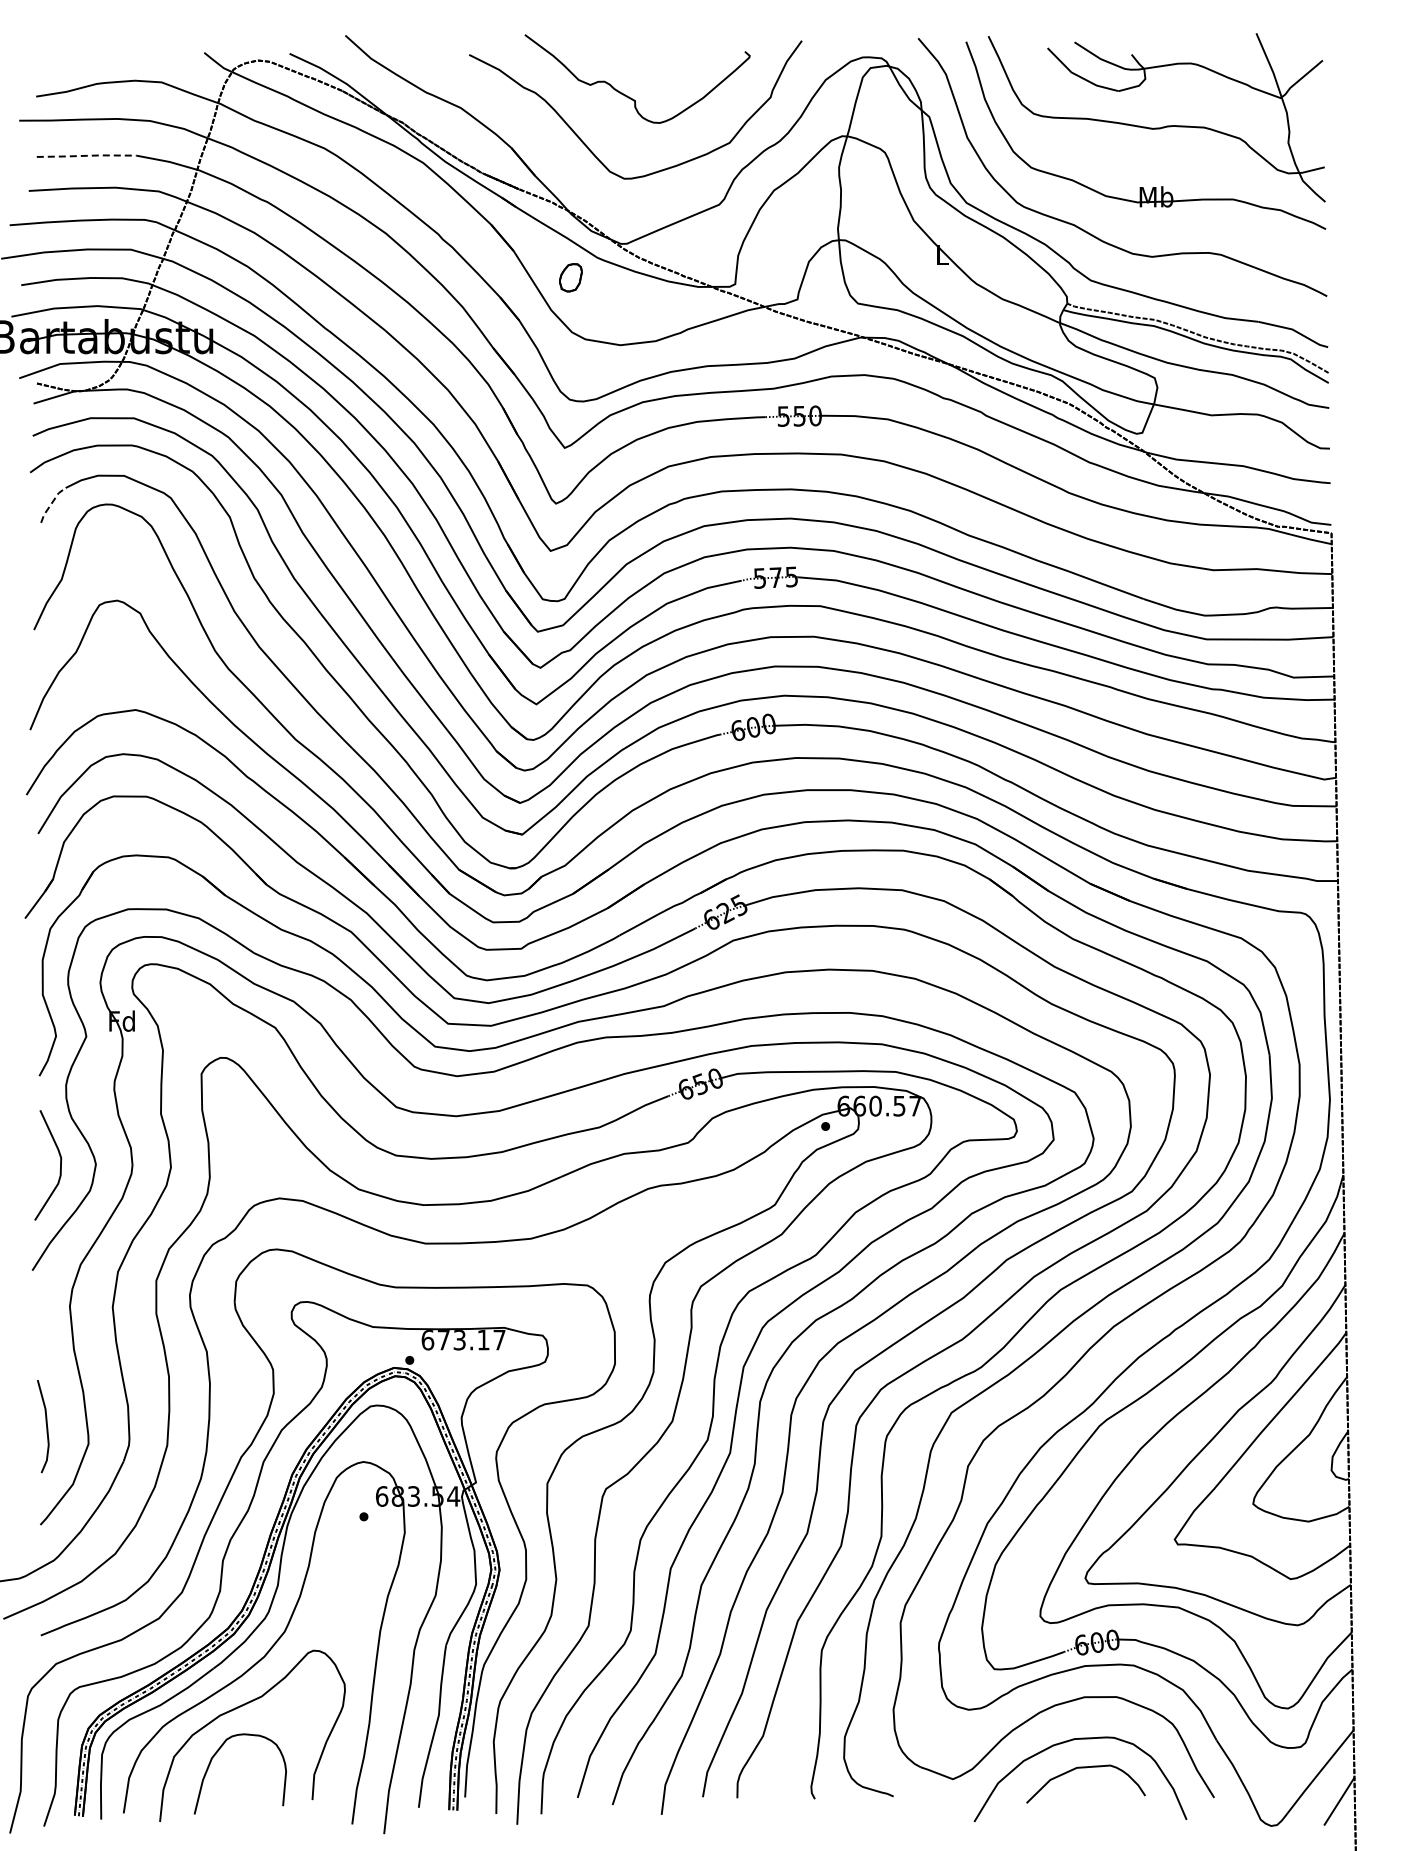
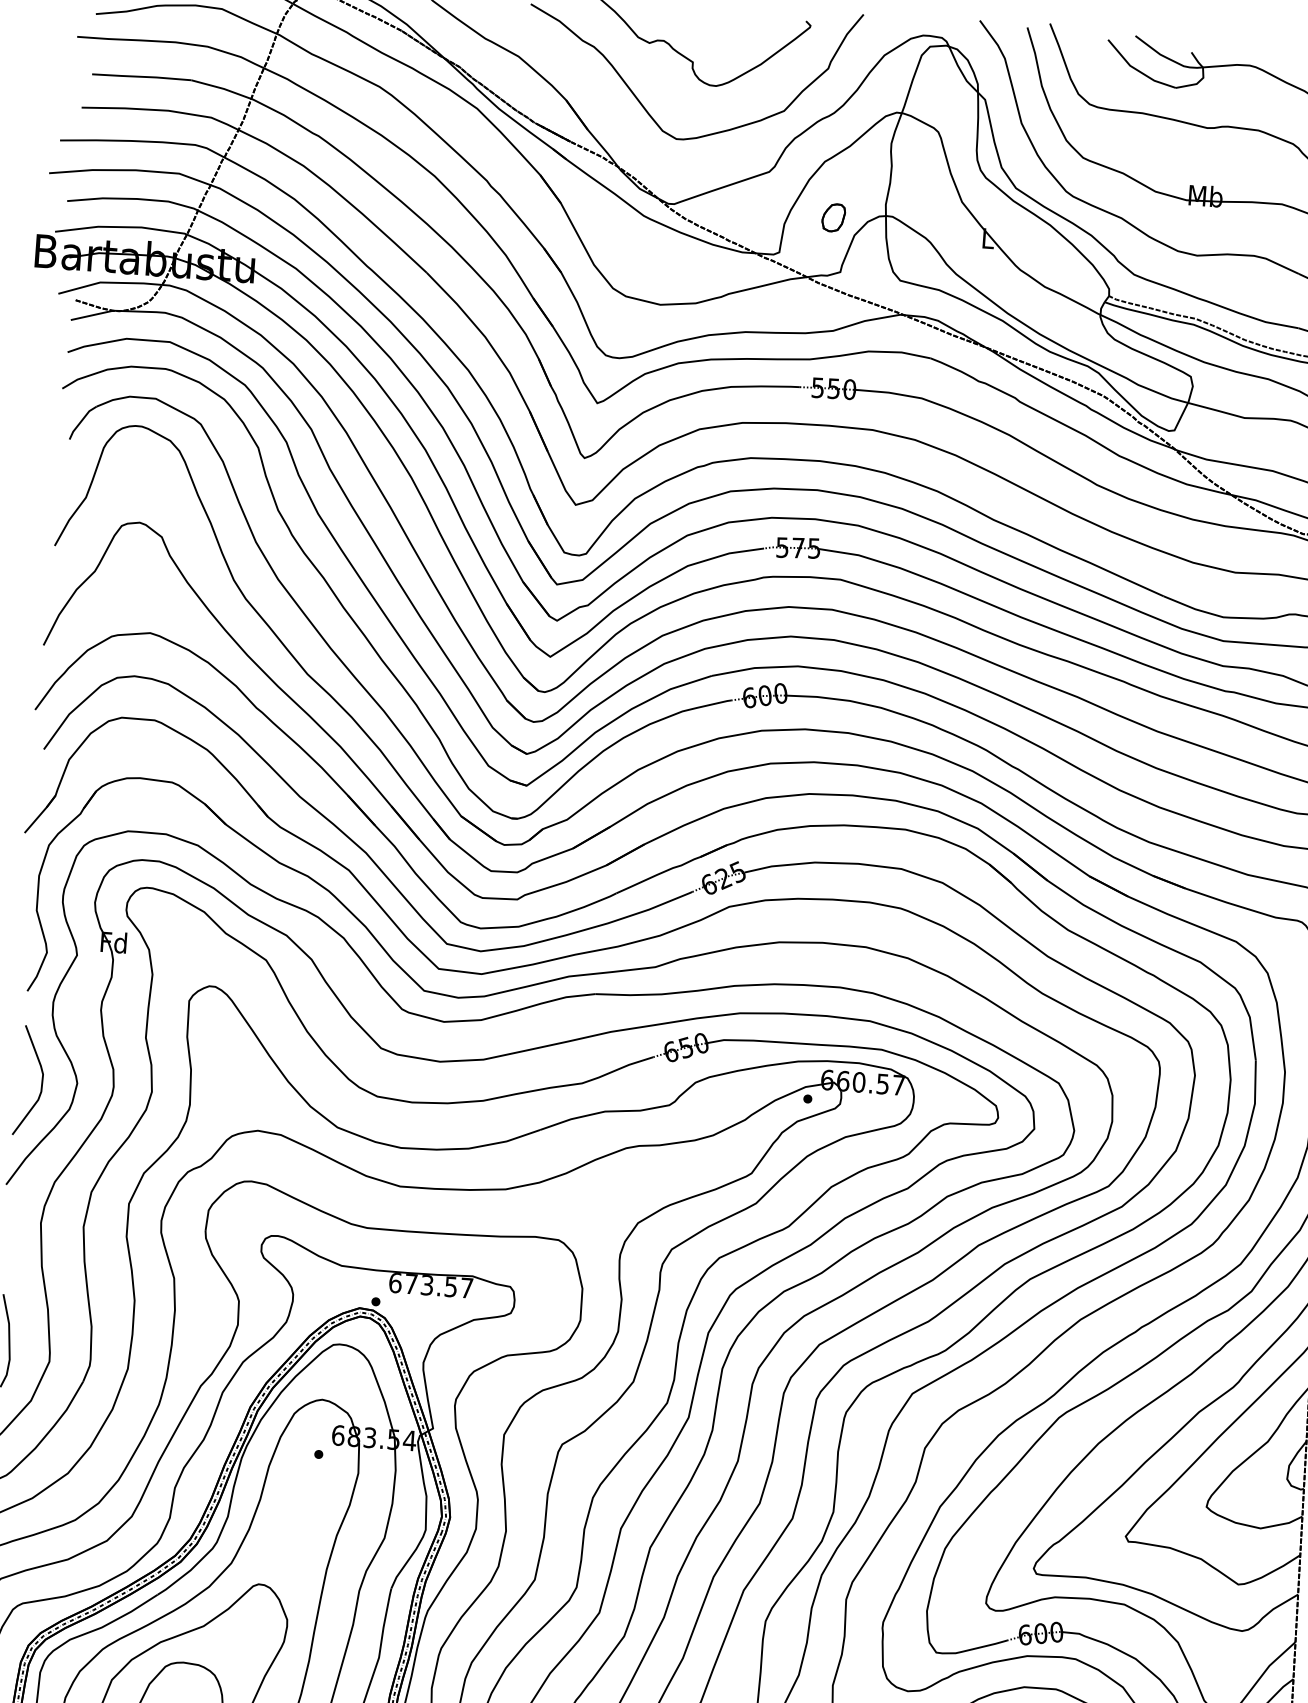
line: (86, 155) -> (141, 76), dashed -> solid
part: (570, 277) -> (833, 217), moved
line: (51, 503) -> (81, 420), dashed -> solid
text: (483, 1340) -> (450, 1287), 673.17 -> 673.57

